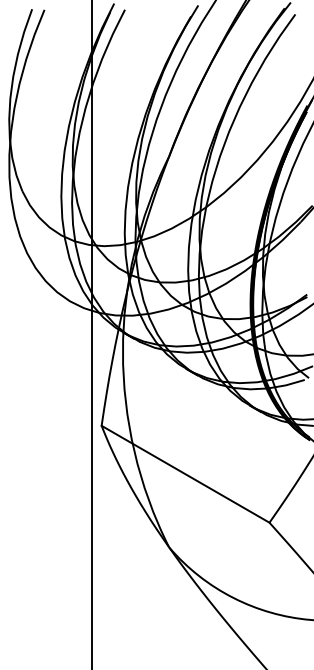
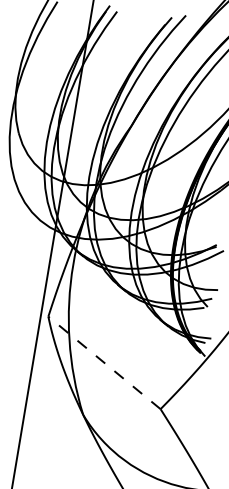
line: (185, 474) -> (104, 363), solid -> dashed

